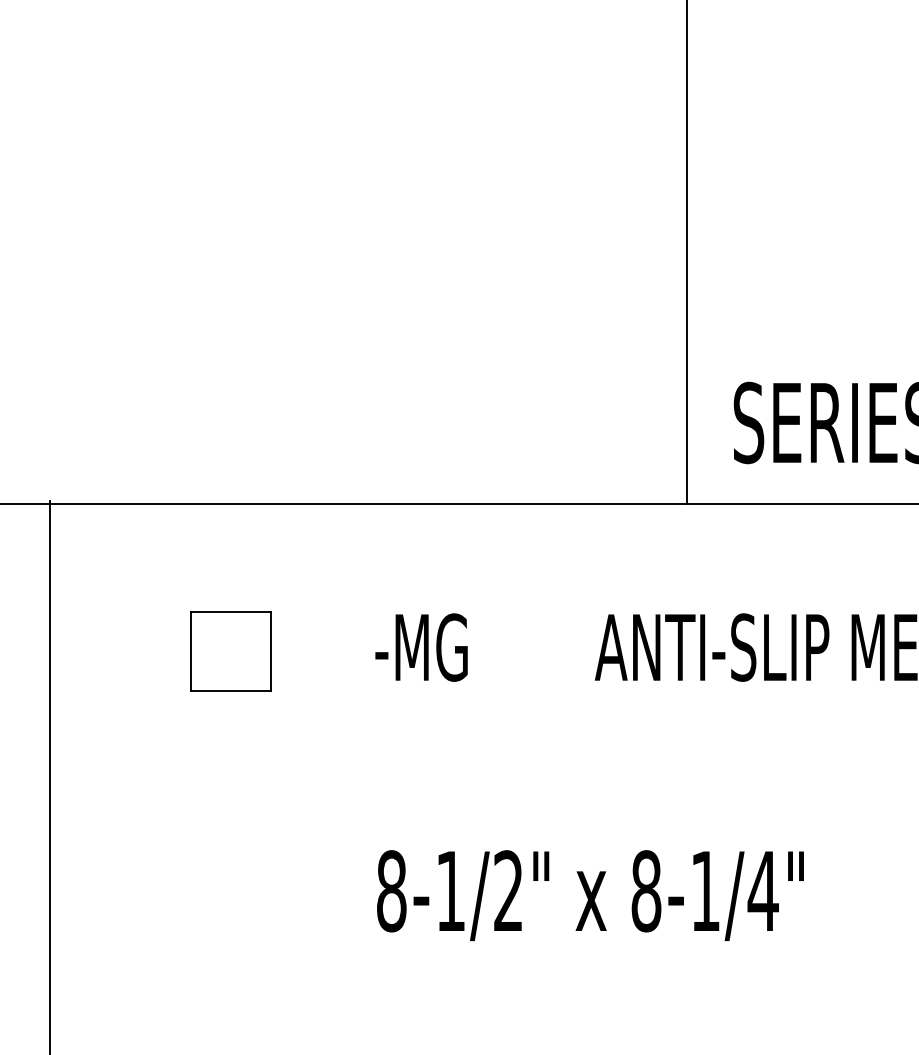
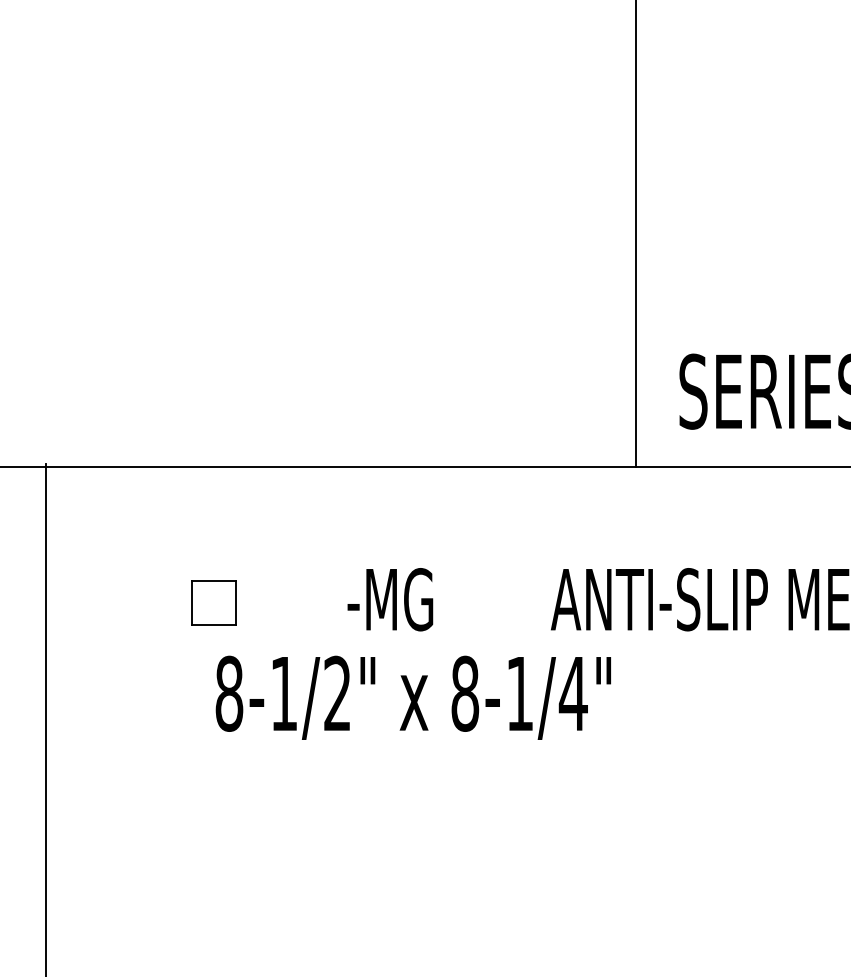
part: (230, 651) -> (213, 603), size x0.6
text: (590, 895) -> (413, 697), moved

